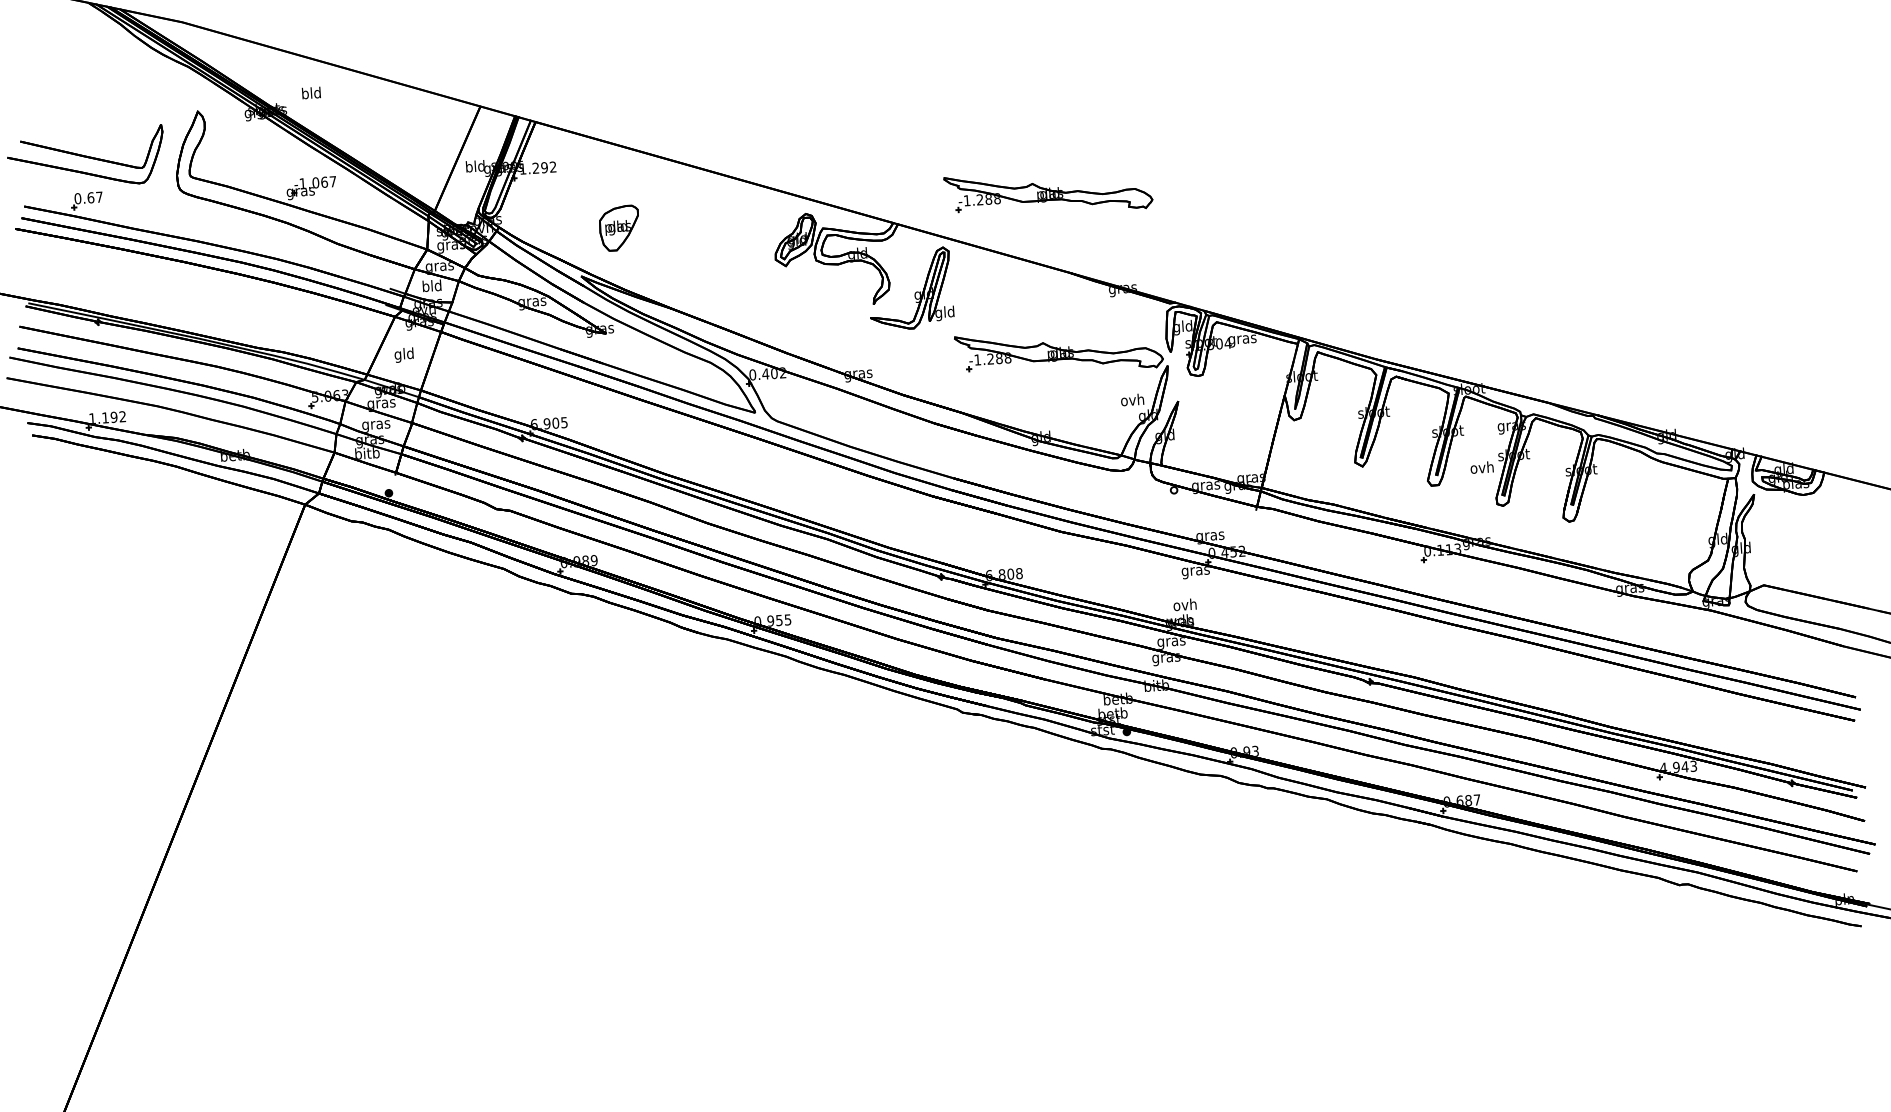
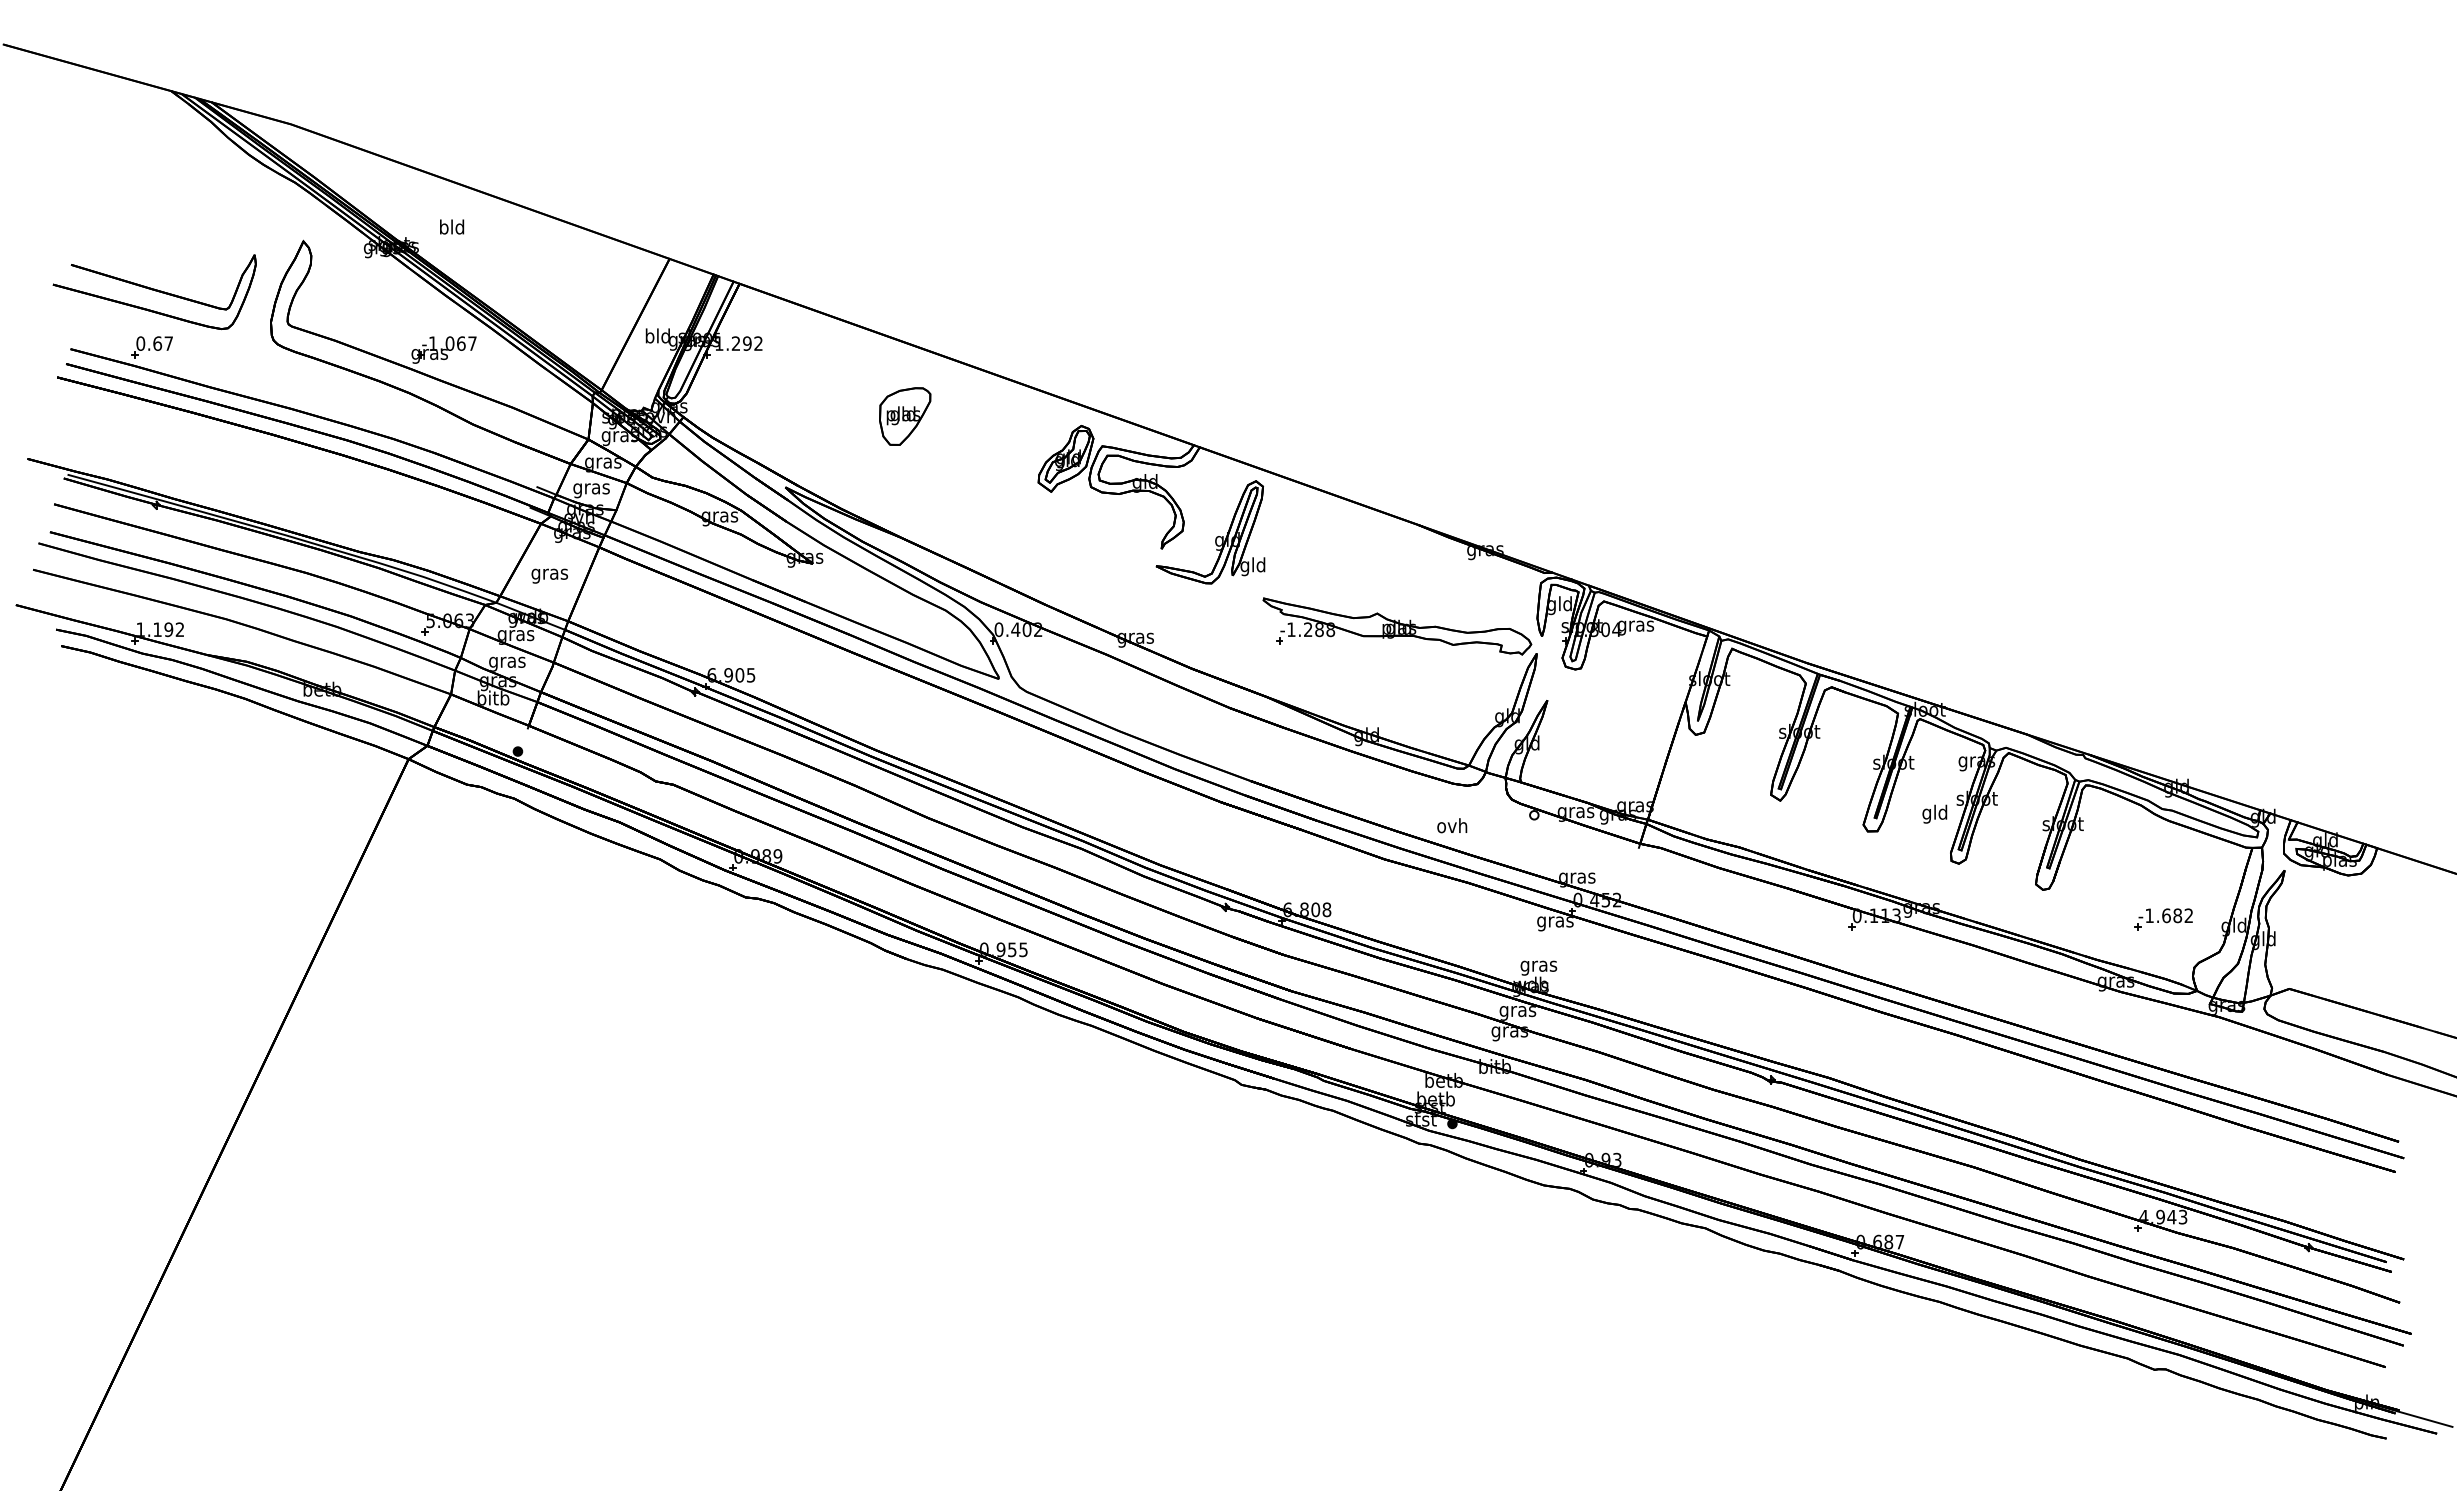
part: (1048, 192) -> (1397, 419), removed
part: (619, 228) -> (905, 416), moved
text: (432, 287) -> (591, 488), bld -> gras
text: (404, 354) -> (549, 573), gld -> gras
text: (1132, 399) -> (1452, 825), moved
text: (1481, 468) -> (1934, 813), ovh -> gld
part: (1663, 538) -> (2163, 919), added
text: (1184, 605) -> (1538, 965), ovh -> gras

